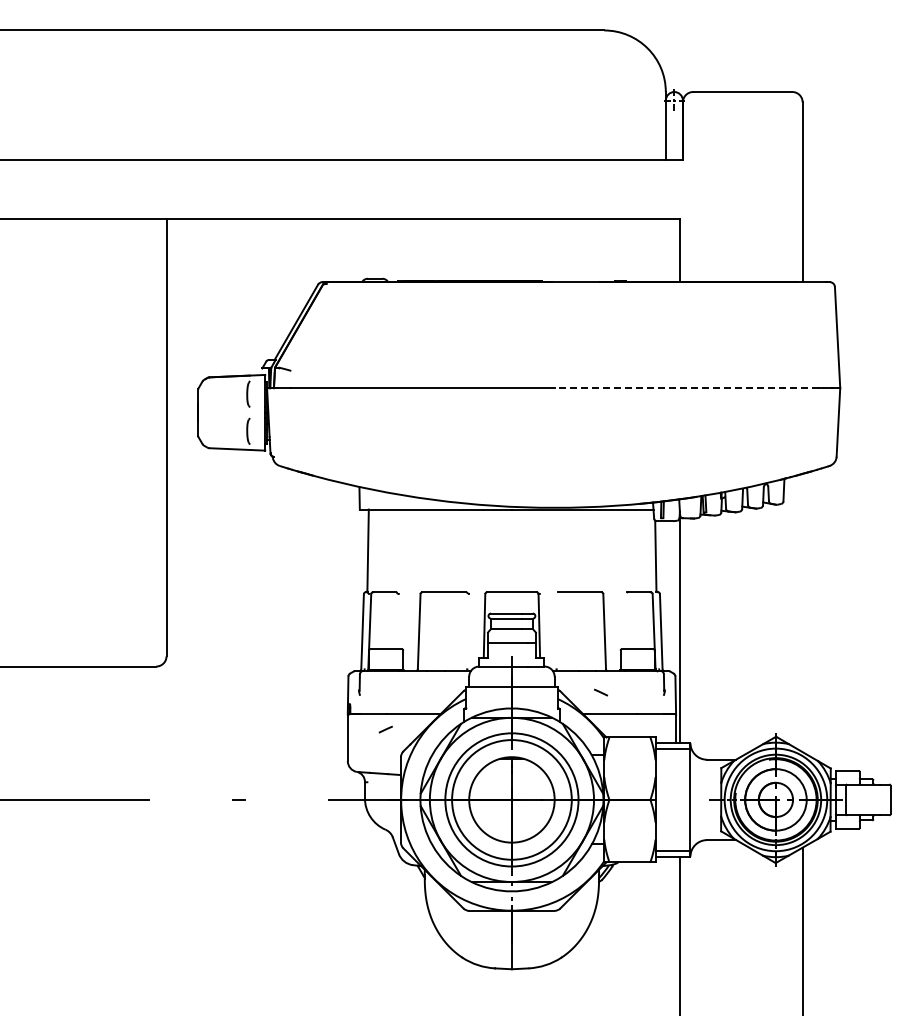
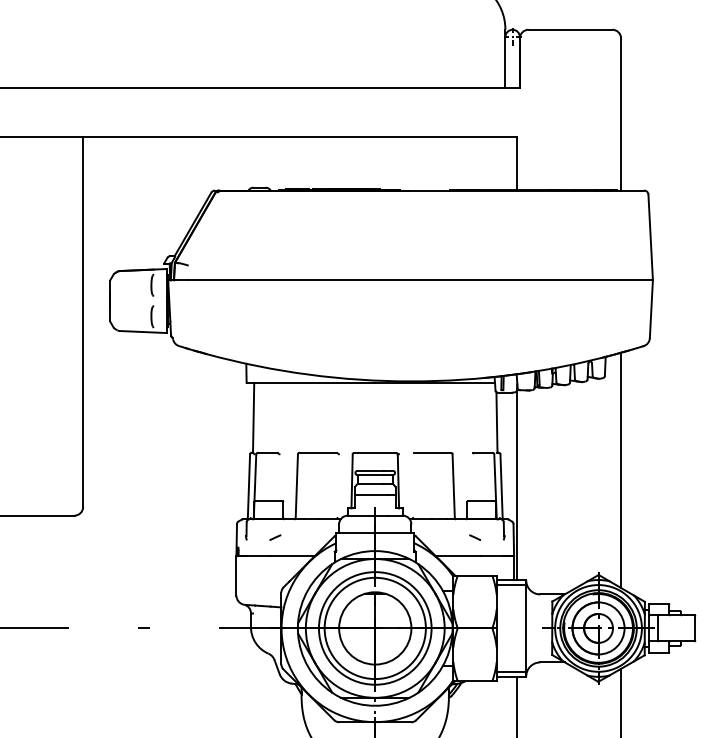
line: (686, 388) -> (522, 280), dashed -> solid
line: (802, 612) -> (620, 469), added
line: (600, 692) -> (474, 537), moved
line: (385, 729) -> (275, 537), moved

